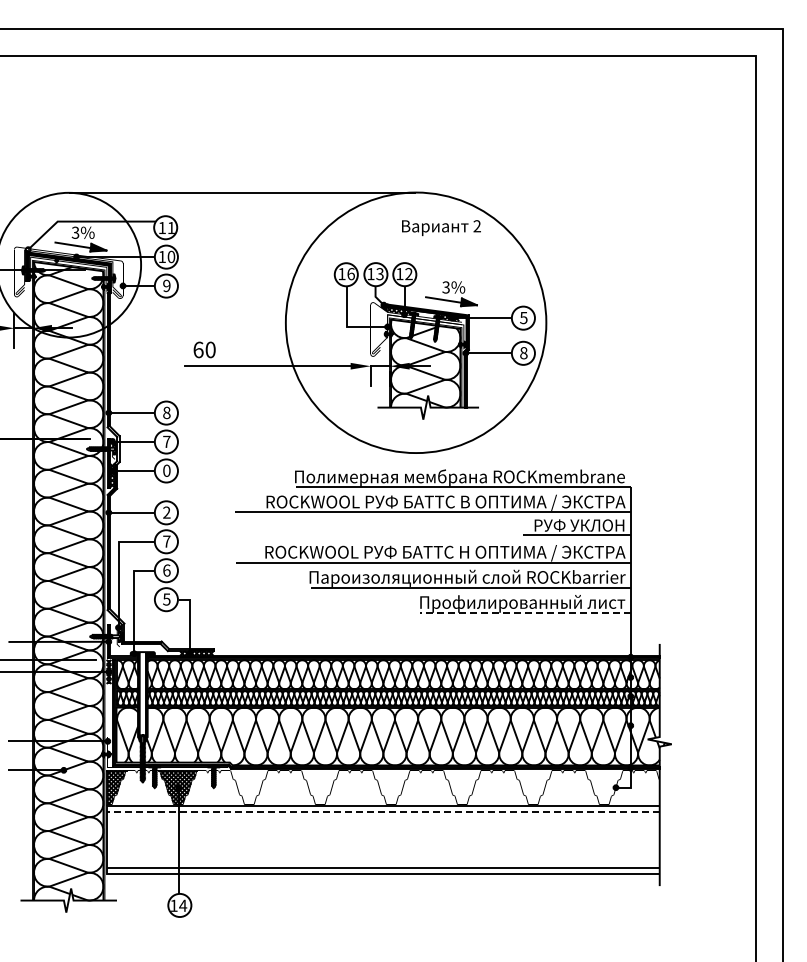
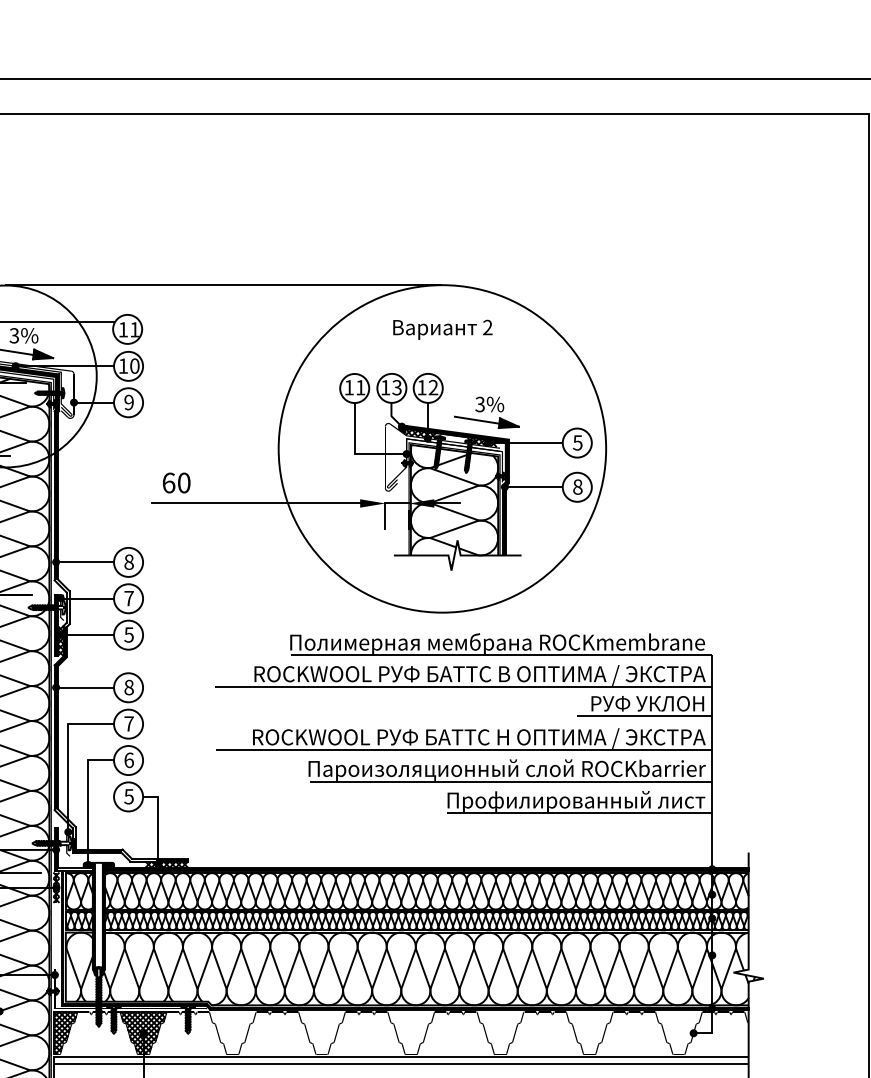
text: (441, 228) -> (442, 330), moved
text: (350, 274) -> (359, 388), 16 -> 11
text: (166, 470) -> (128, 634), 0 -> 5
text: (166, 512) -> (128, 687), 2 -> 8
line: (525, 612) -> (579, 813), dashed -> solid
line: (383, 812) -> (401, 1064), dashed -> solid

